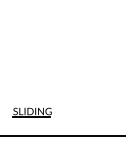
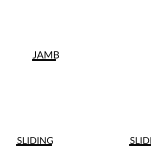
part: (43, 19) -> (45, 55), added

